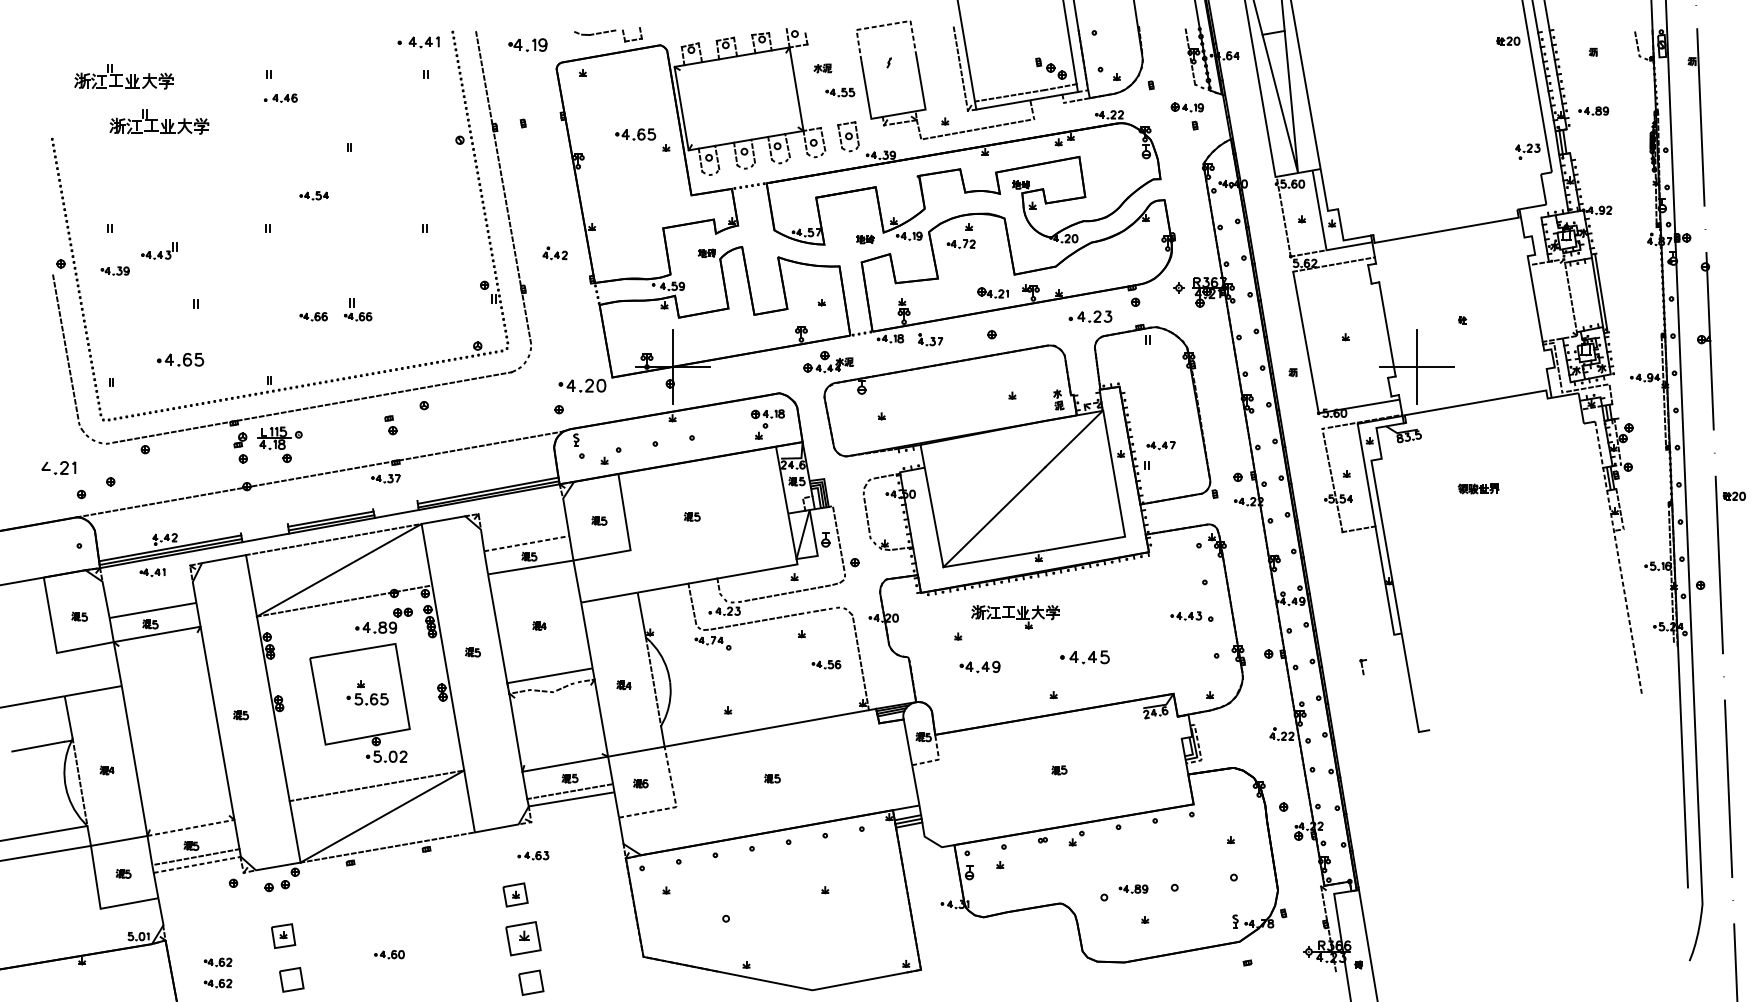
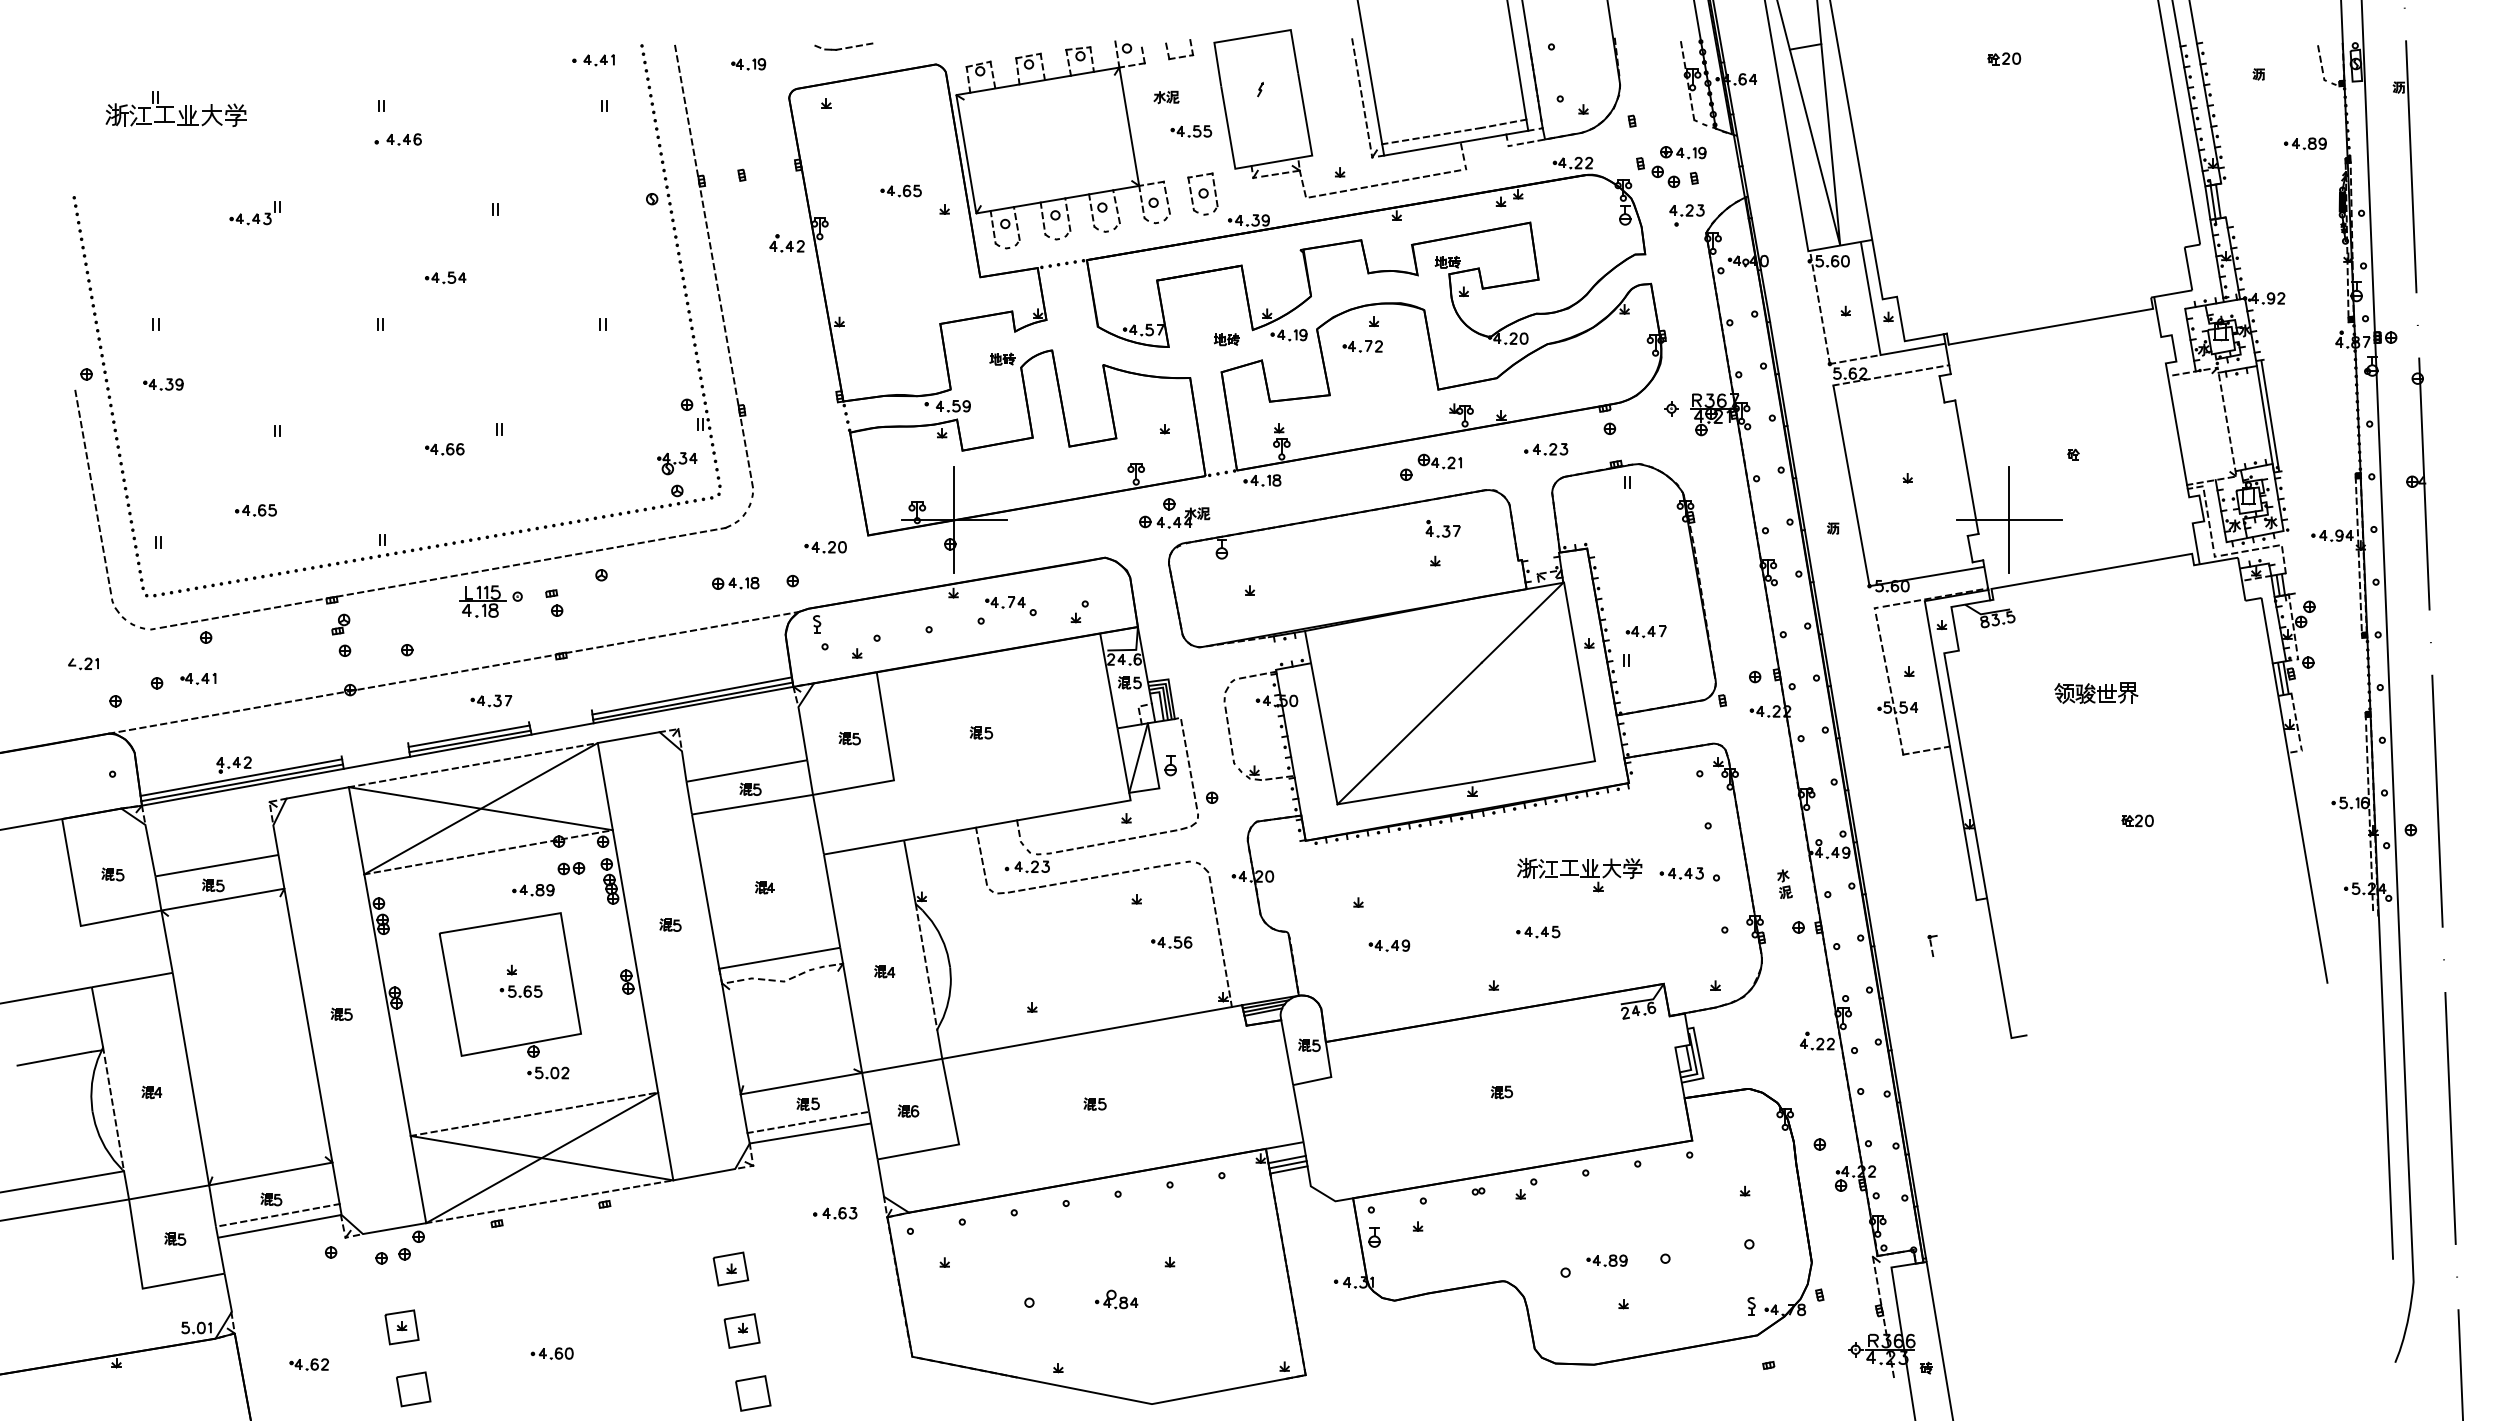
line: (883, 25) -> (1252, 36), dashed -> solid
part: (632, 39) -> (1179, 56), moved
part: (1508, 41) -> (2004, 58), moved
part: (418, 42) -> (593, 60), size x0.71
part: (527, 45) -> (748, 64), size x0.62
part: (1051, 68) -> (1658, 172), moved
part: (1593, 110) -> (2305, 143), moved
part: (159, 121) -> (225, 172), removed
part: (635, 134) -> (900, 190), size x0.71
part: (1527, 151) -> (1686, 215), moved
part: (159, 251) -> (254, 213), moved
part: (554, 253) -> (786, 243), moved
part: (992, 292) -> (1439, 461), moved
part: (357, 316) -> (507, 449), removed
part: (1090, 316) -> (1546, 449), size x0.71
part: (477, 326) -> (677, 463), added
part: (930, 339) -> (1442, 528), moved
part: (180, 359) -> (255, 510), size x0.62
part: (582, 386) -> (825, 547), size x0.62
part: (1058, 399) -> (1784, 883), moved
part: (767, 414) -> (735, 583), moved
part: (279, 438) -> (490, 601), moved
part: (58, 467) -> (83, 663), size x0.62
part: (386, 478) -> (491, 700), moved
part: (1478, 488) -> (2096, 692), size x1.43
part: (1734, 496) -> (2137, 820), moved
line: (527, 543) -> (747, 770), dashed -> solid
line: (1618, 557) -> (2294, 790), dashed -> solid
line: (338, 570) -> (480, 808), added
part: (152, 572) -> (198, 678), moved
part: (1015, 617) -> (1579, 875), moved
part: (376, 627) -> (533, 890), size x0.71
part: (712, 643) -> (1010, 606), moved
part: (1085, 656) -> (1538, 931), size x0.62
part: (980, 666) -> (1389, 945), size x0.71
part: (367, 699) -> (520, 991), size x0.71
line: (1199, 747) -> (1700, 1060), dashed -> solid
part: (386, 756) -> (548, 1072), size x0.71
line: (938, 759) -> (1330, 1077), dashed -> solid
line: (676, 805) -> (958, 1142), dashed -> solid
line: (381, 816) -> (541, 1157), added
line: (190, 827) -> (270, 1173), dashed -> solid
part: (533, 855) -> (835, 1213), moved
line: (197, 864) -> (279, 1226), dashed -> solid
part: (787, 916) -> (1116, 1299), added
part: (523, 938) -> (741, 1330), size x0.71
part: (217, 983) -> (308, 1394), removed

